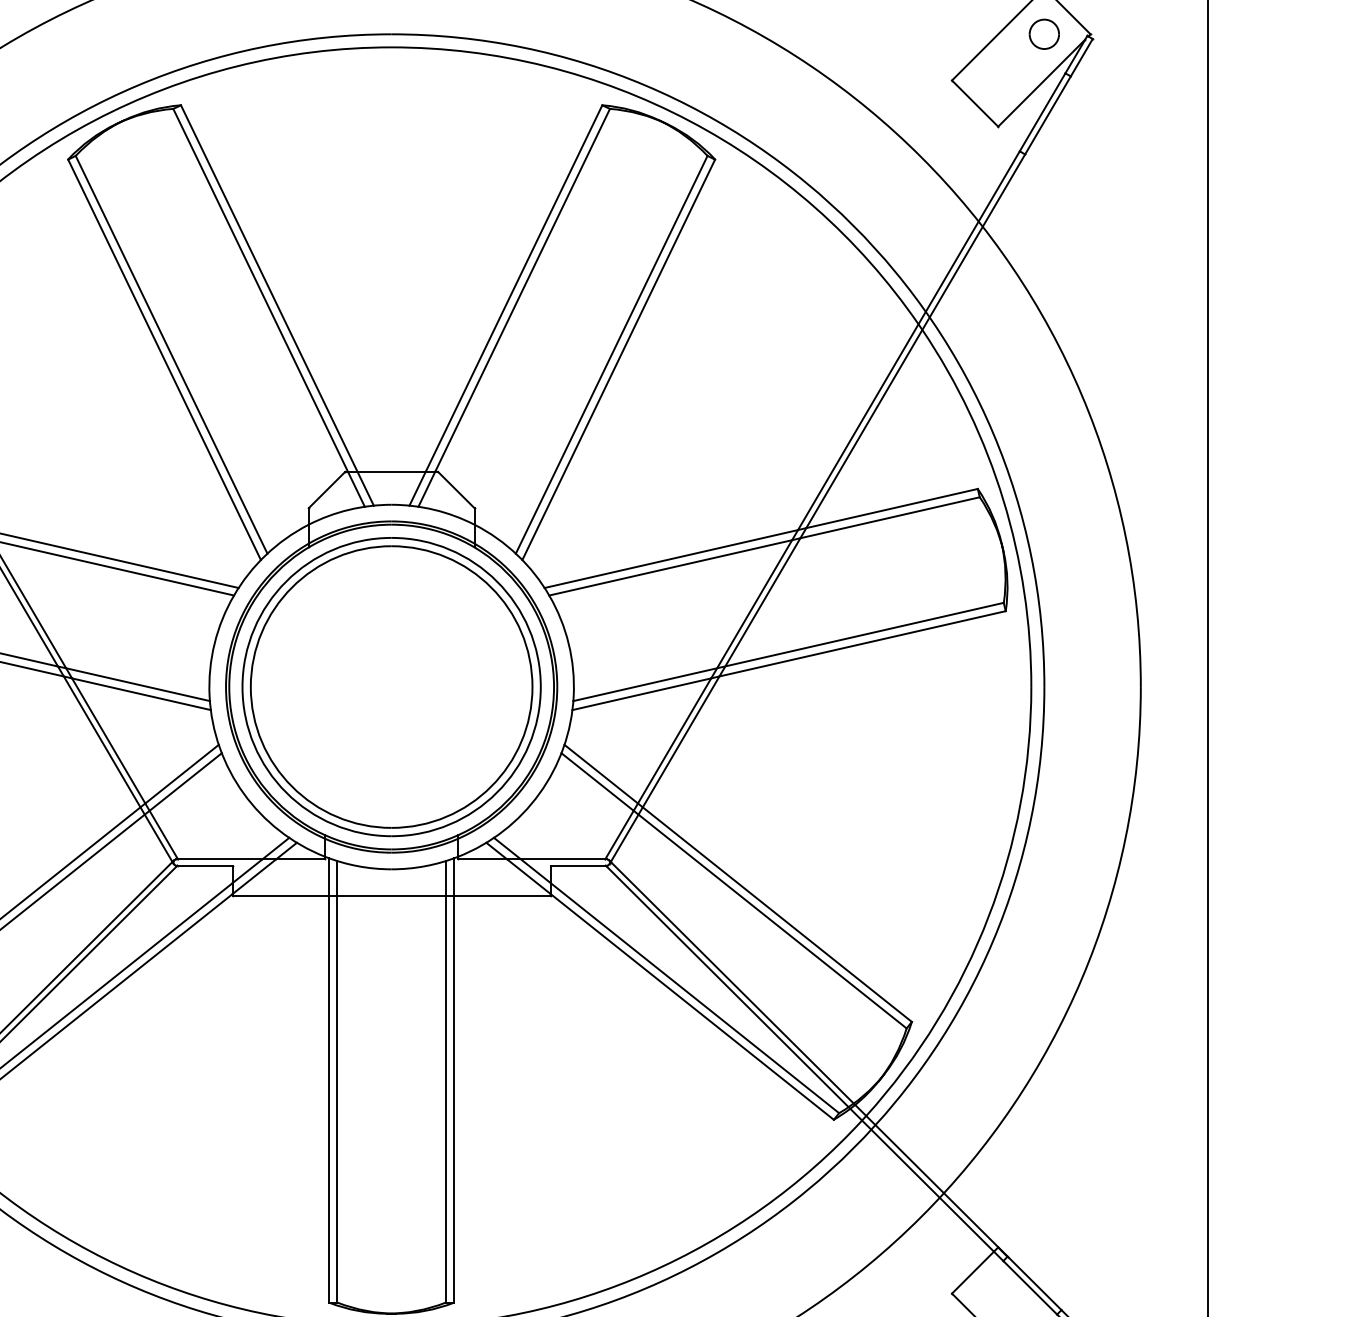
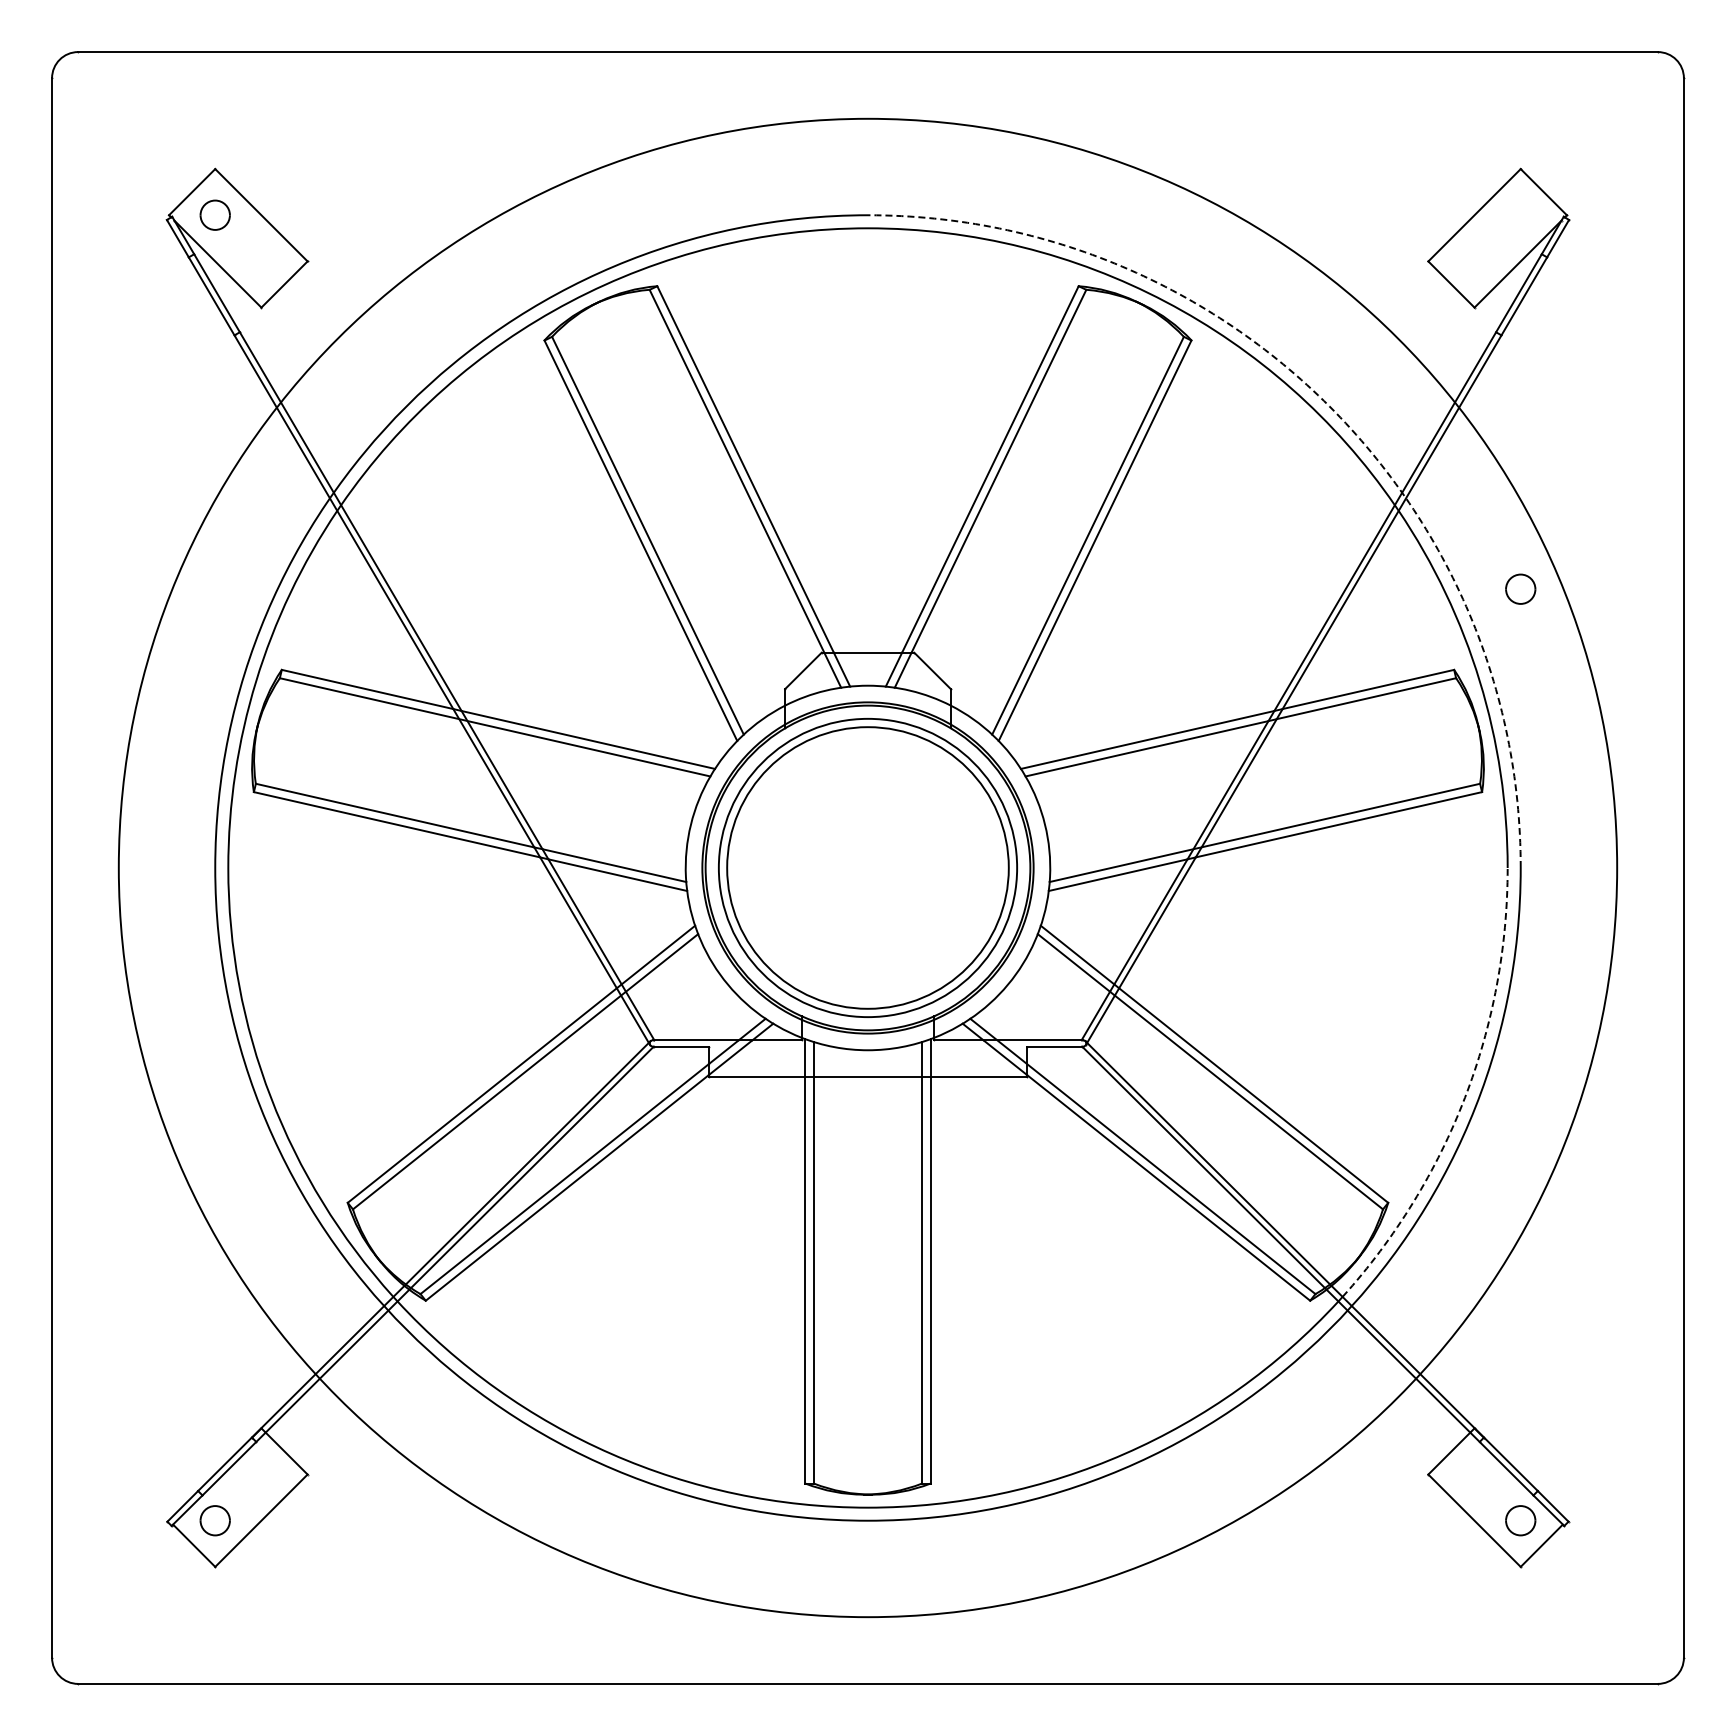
part: (1044, 33) -> (1520, 588), moved
arc: (853, 225) -> (1329, 406), solid -> dashed
arc: (988, 916) -> (1464, 1097), solid -> dashed

